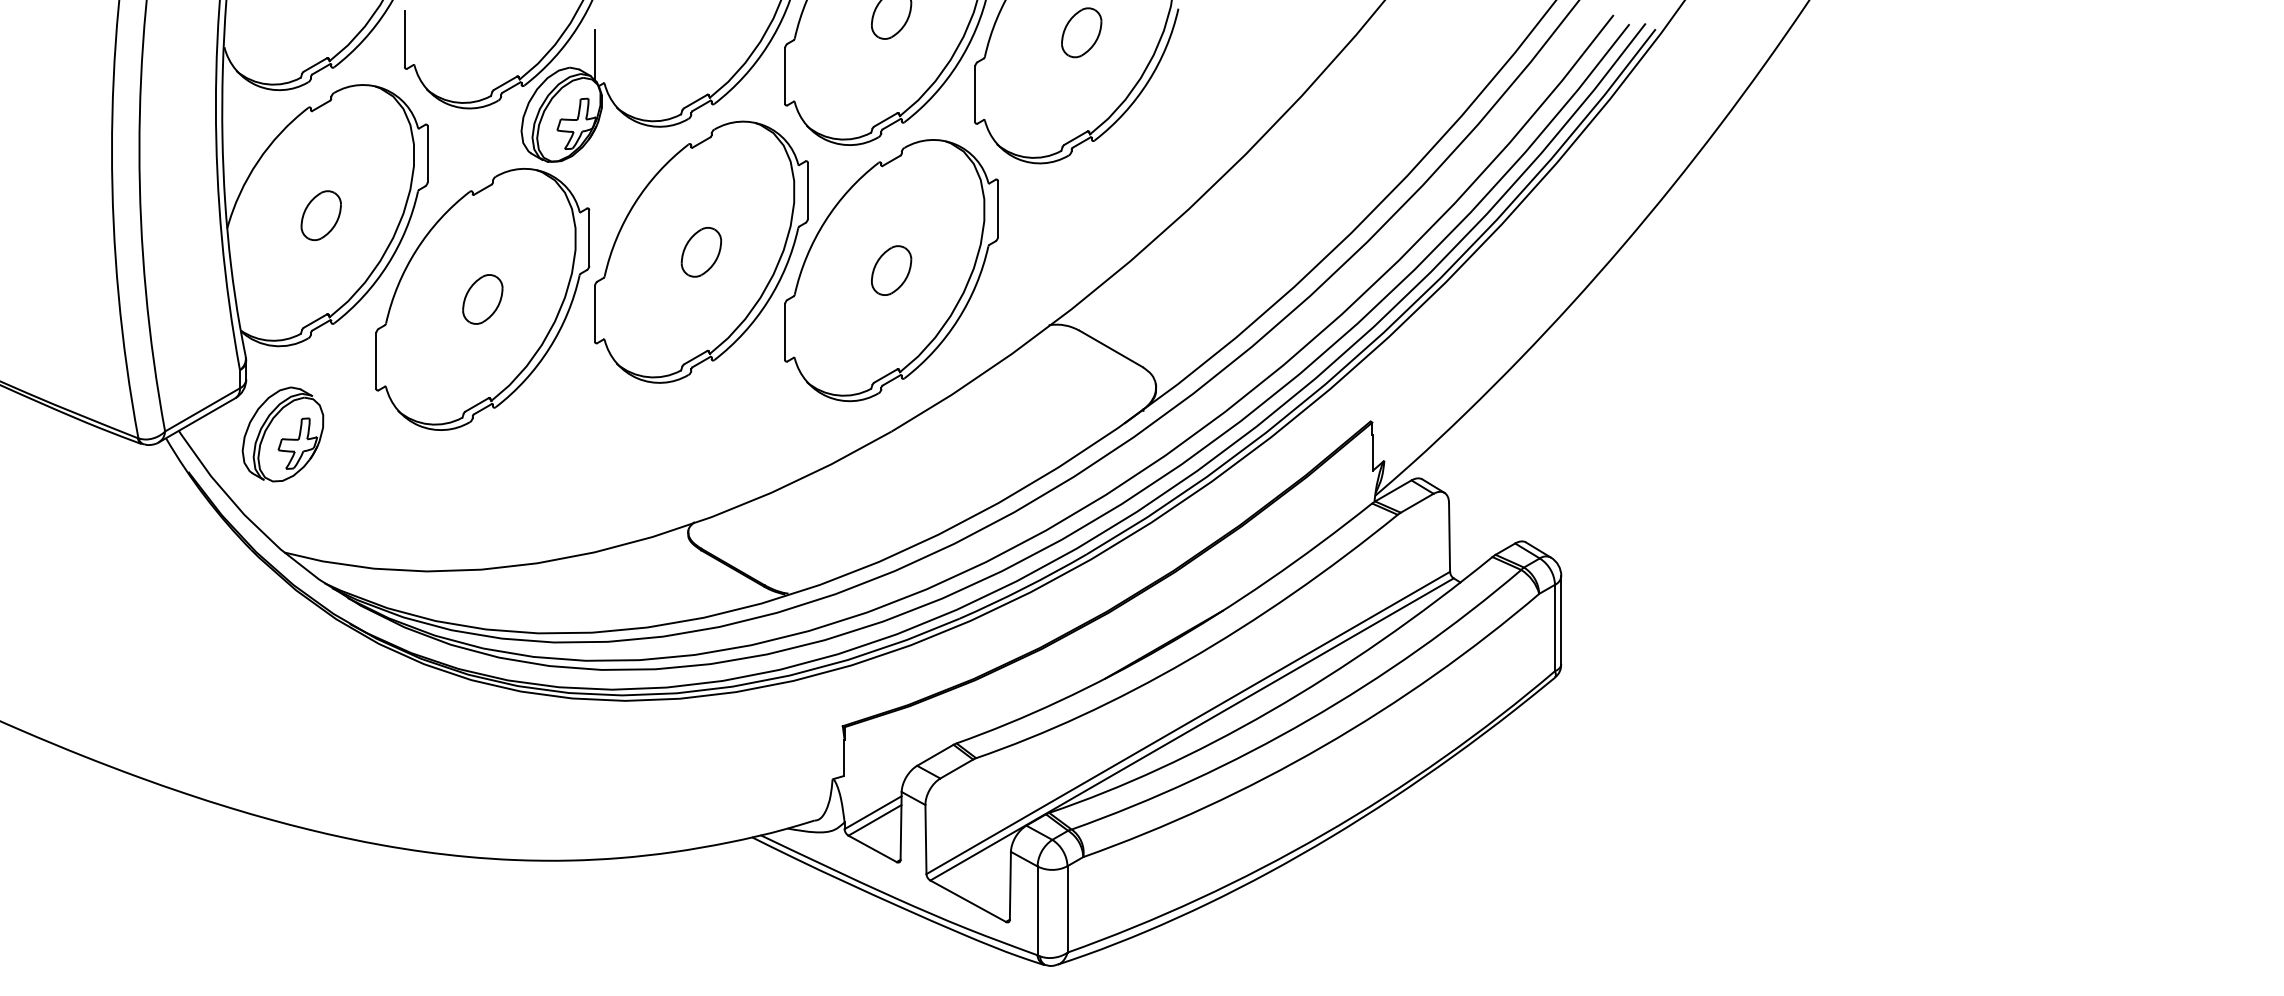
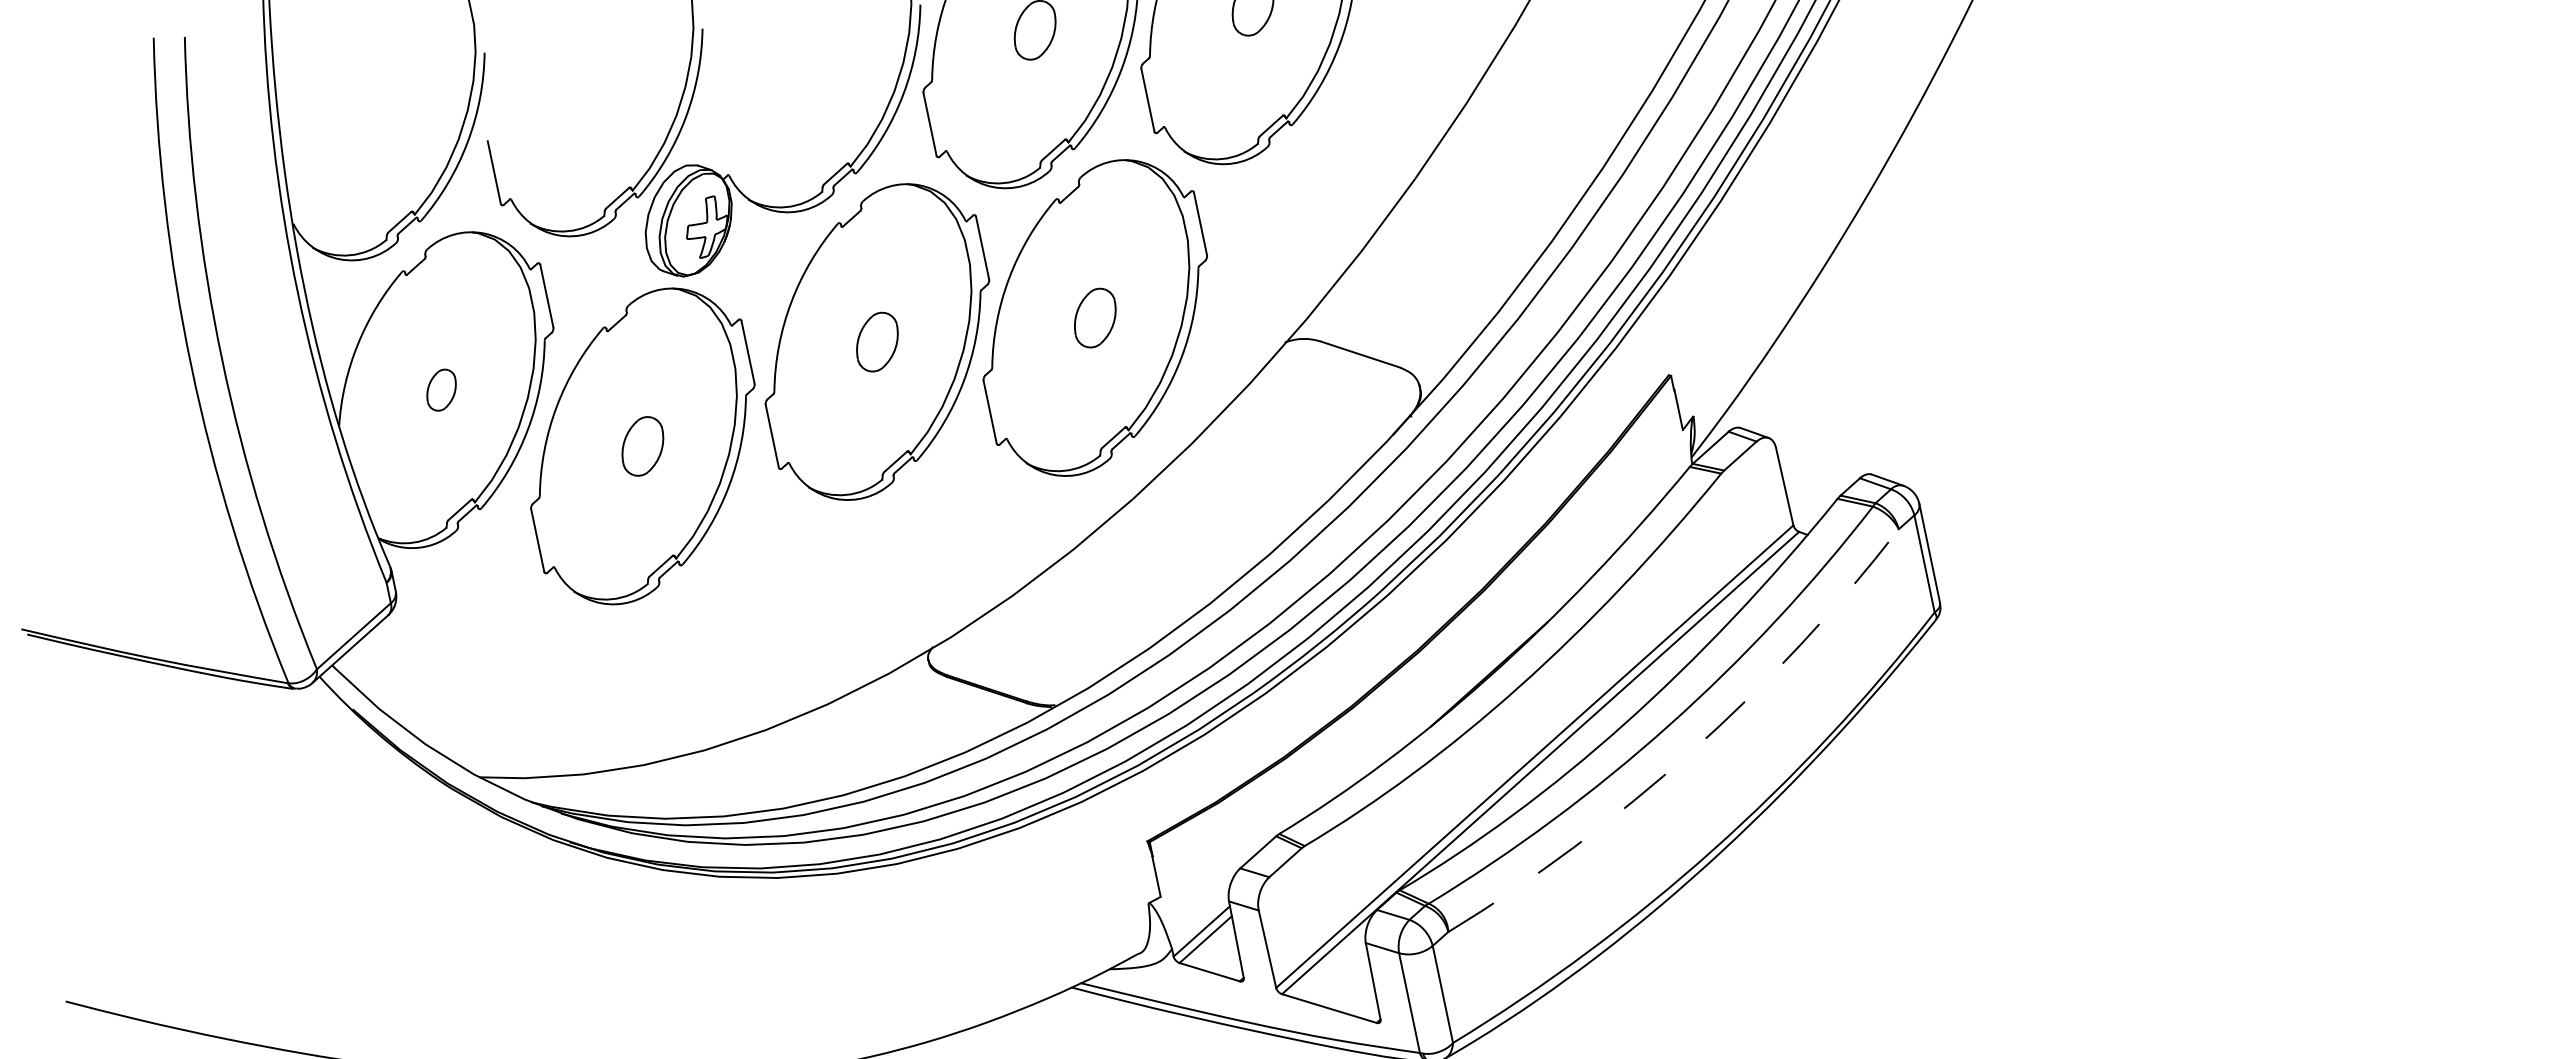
line: (595, 54) -> (711, 144), removed
part: (320, 215) -> (440, 390), size x0.7
part: (282, 434) -> (449, 645), removed
arc: (1323, 746) -> (1692, 751), solid -> dashed

